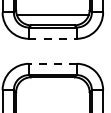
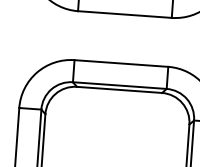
line: (52, 38) -> (124, 13), dashed -> solid
line: (52, 63) -> (120, 62), dashed -> solid

